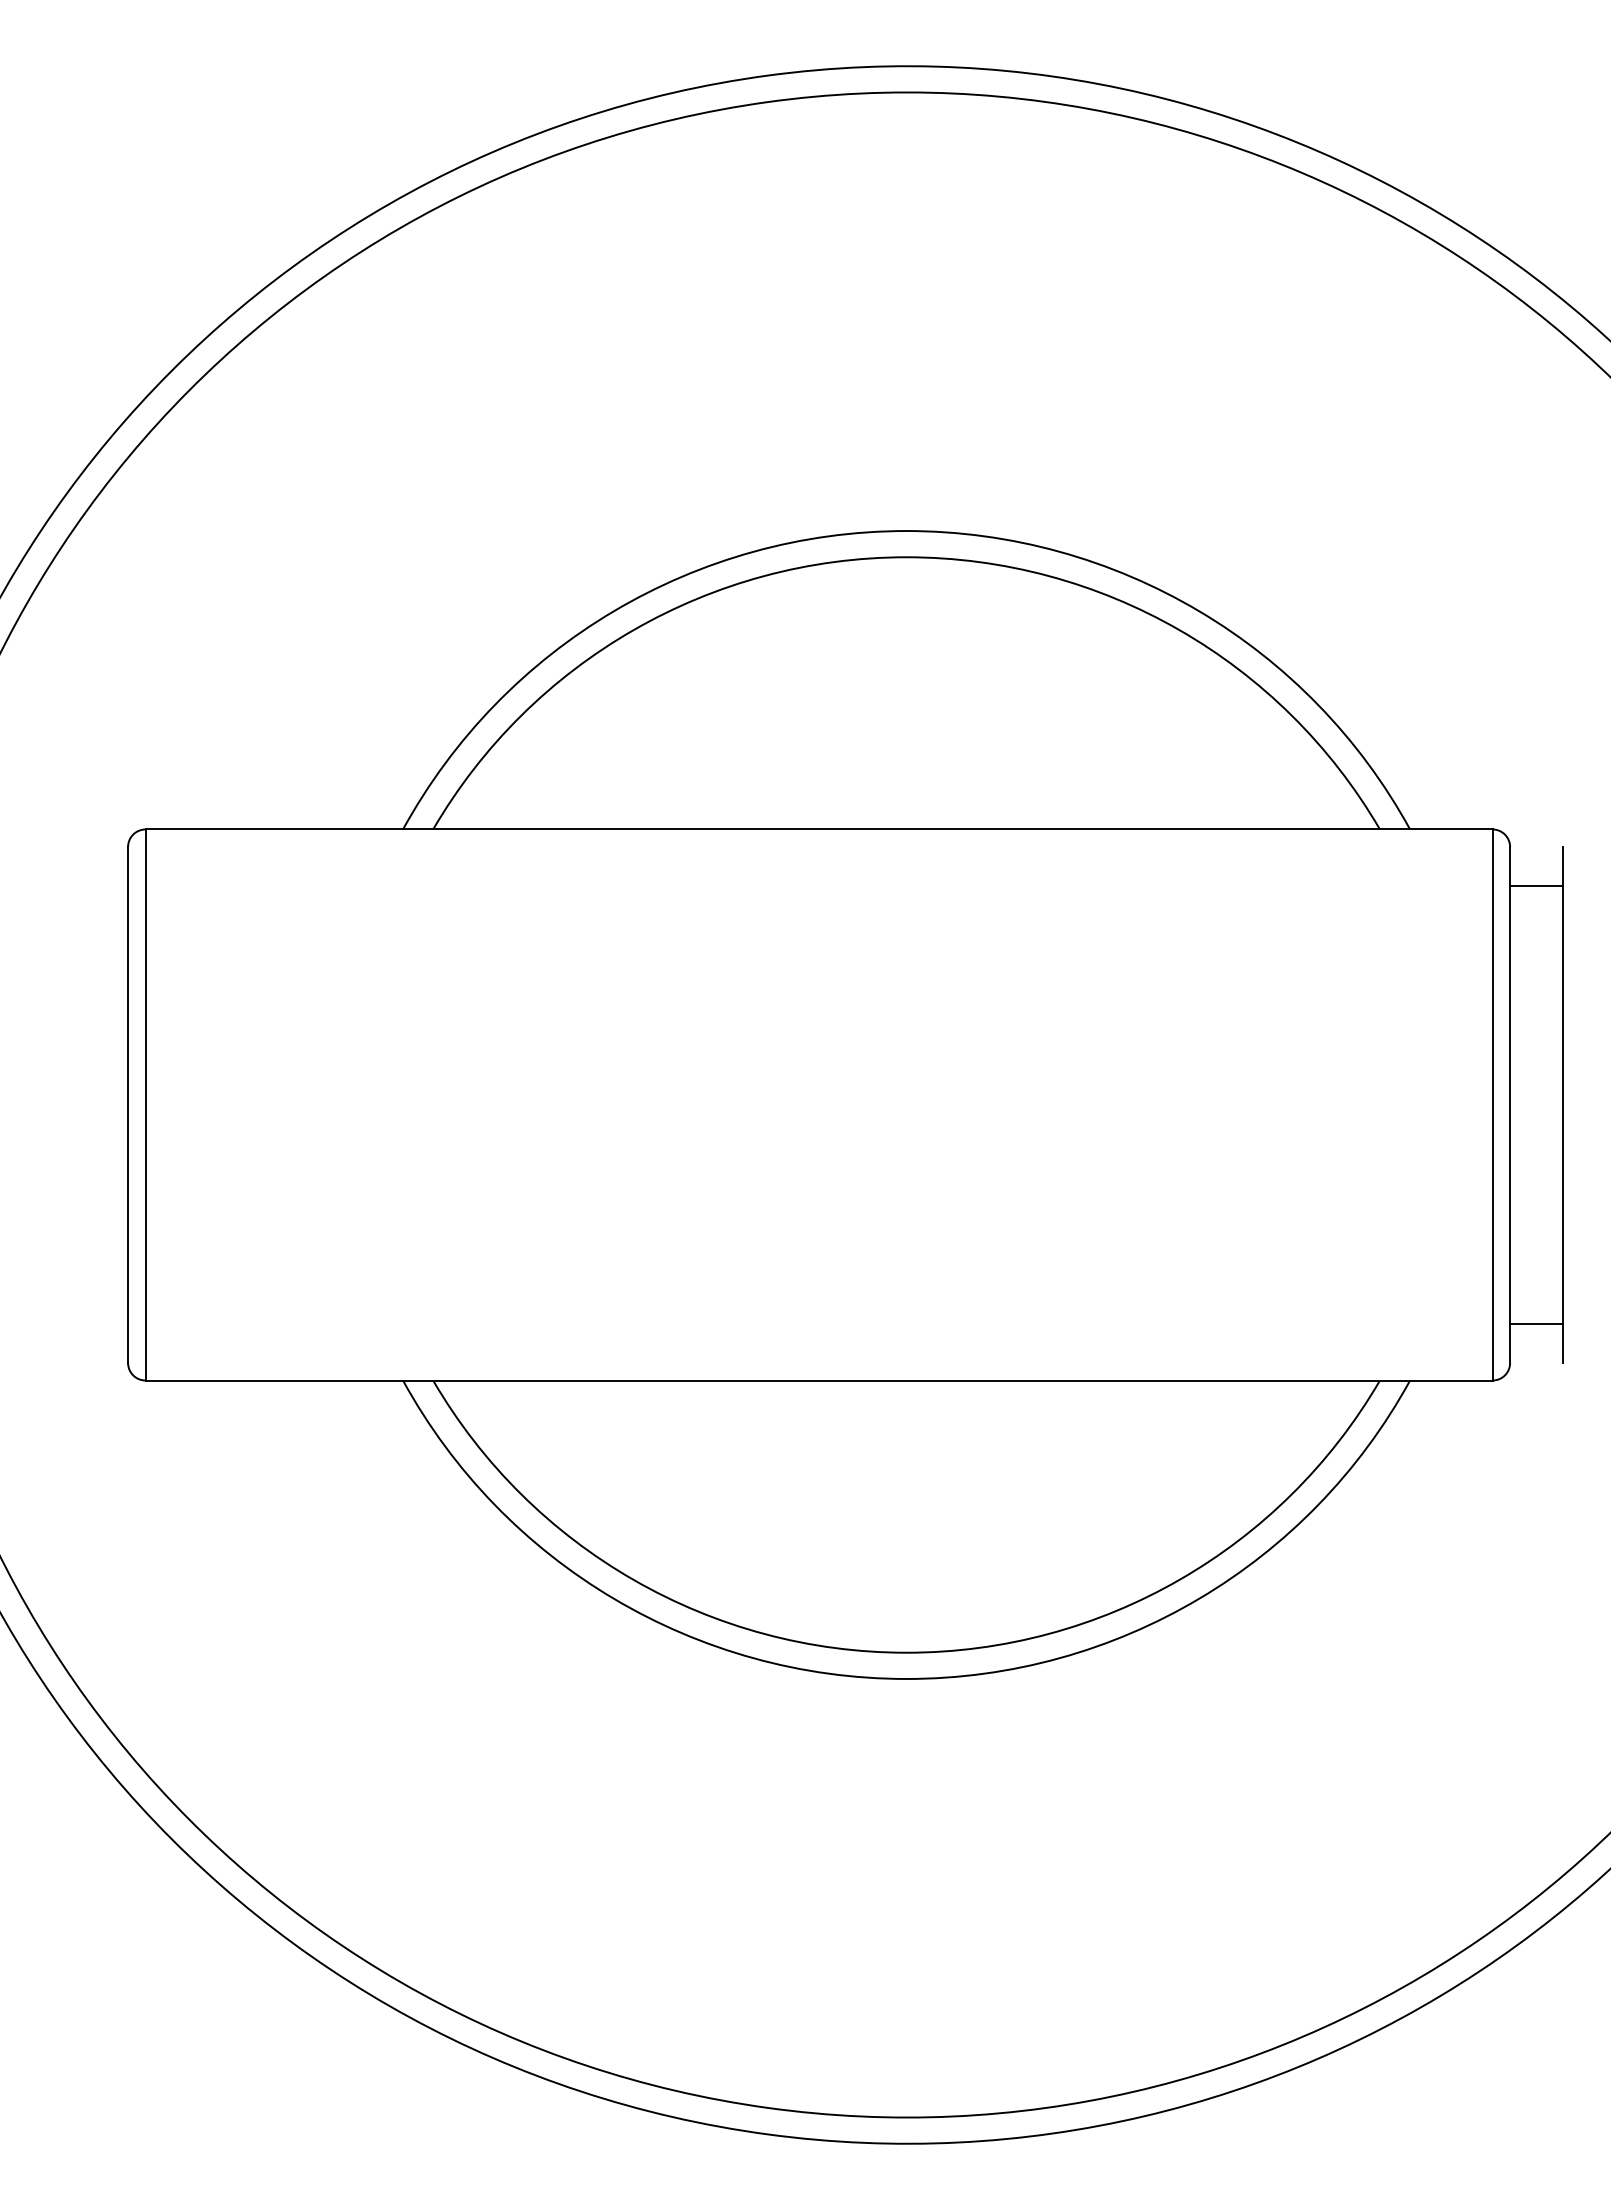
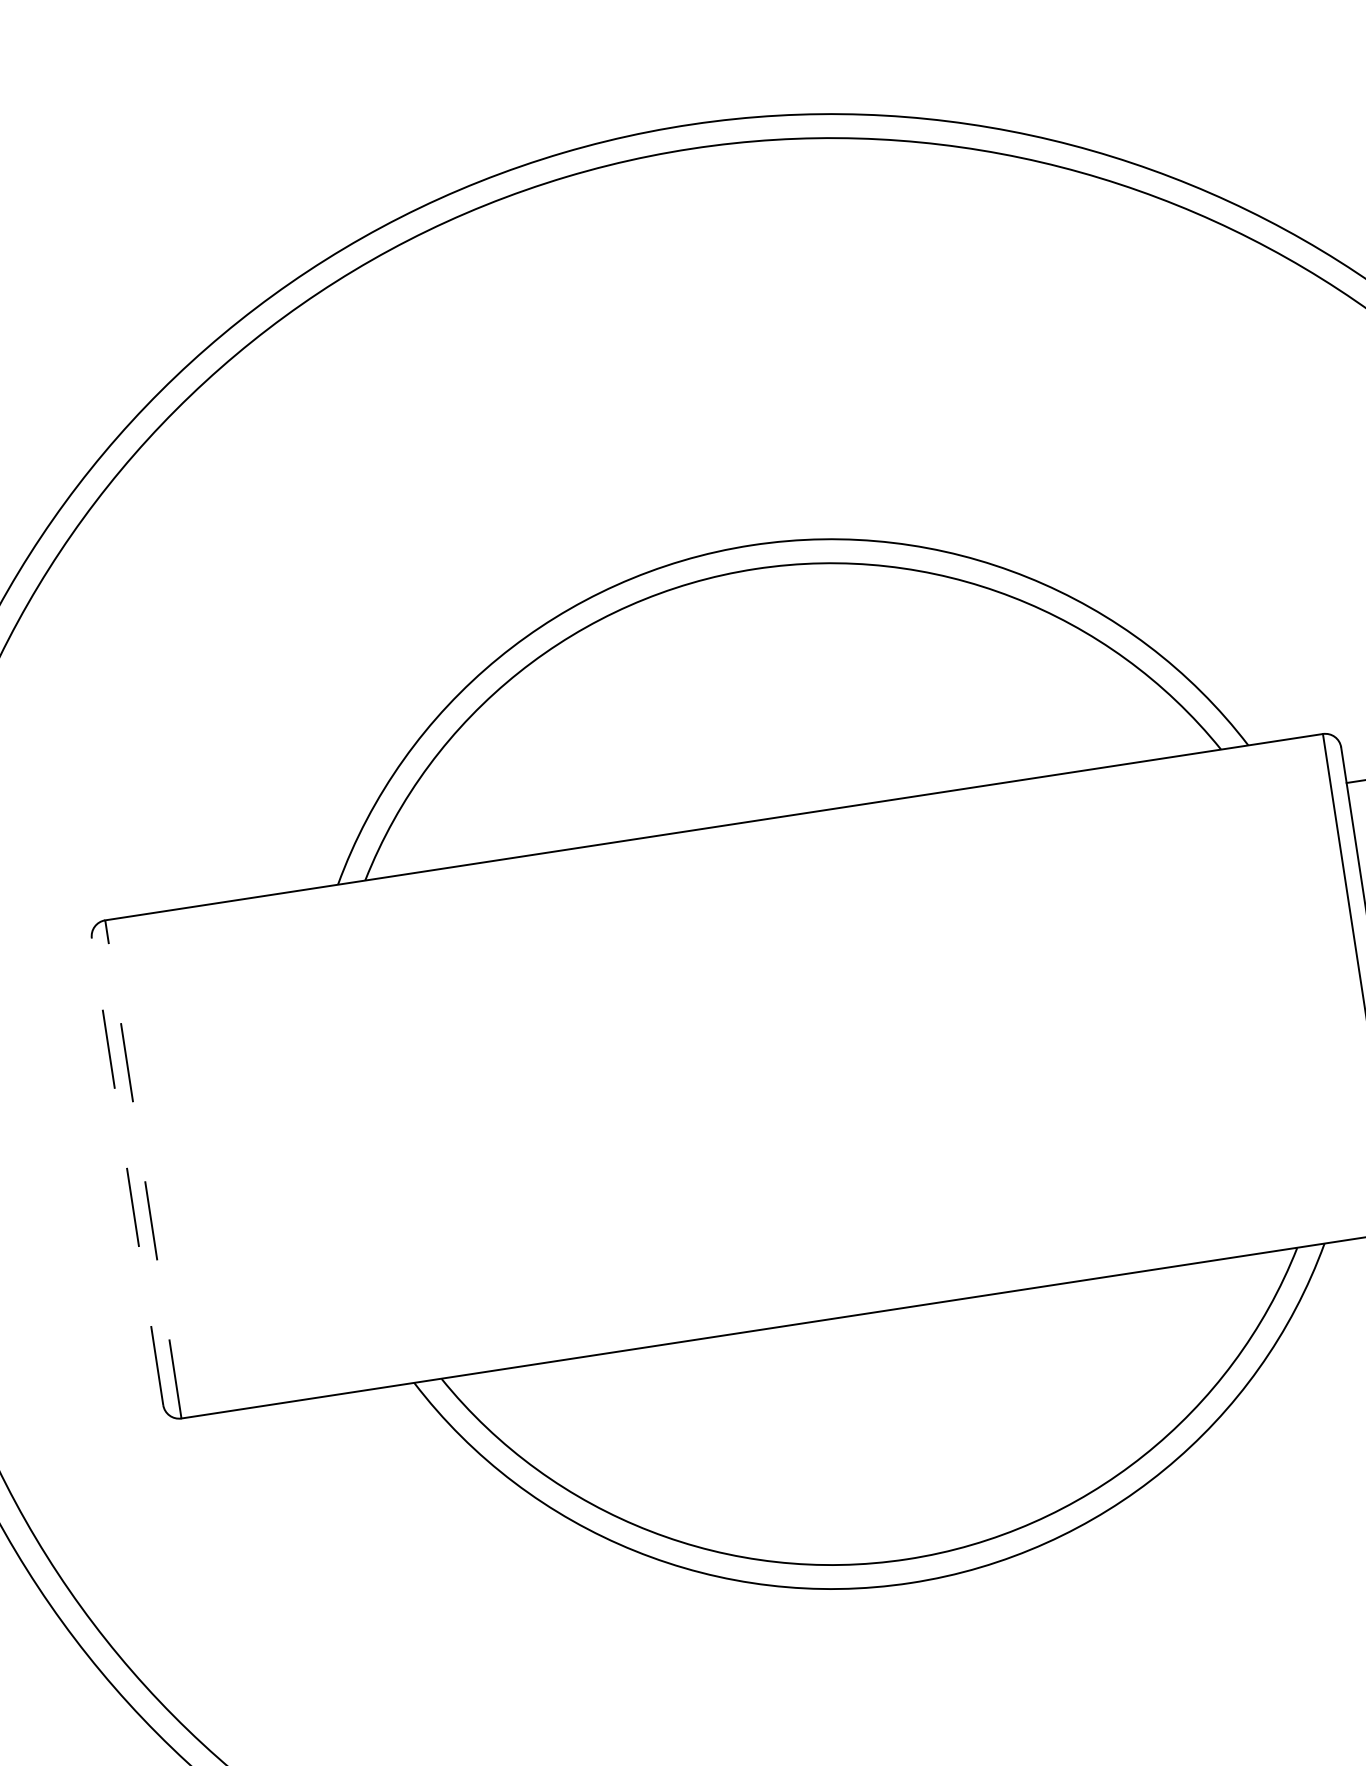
line: (128, 1104) -> (127, 1171), solid -> dashed
line: (145, 1105) -> (143, 1169), solid -> dashed

